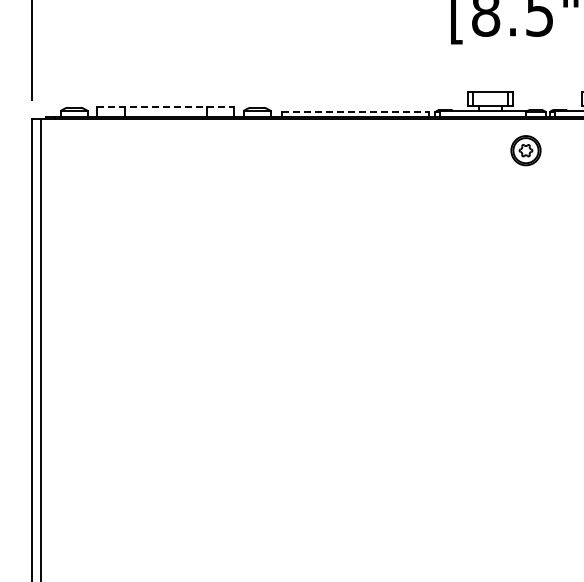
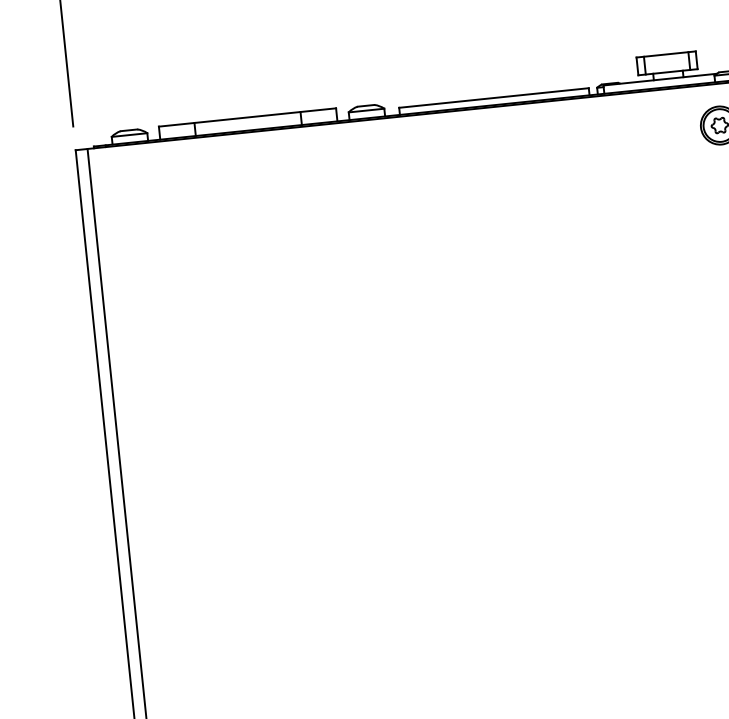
line: (166, 107) -> (248, 117), dashed -> solid
line: (356, 111) -> (495, 97), dashed -> solid

